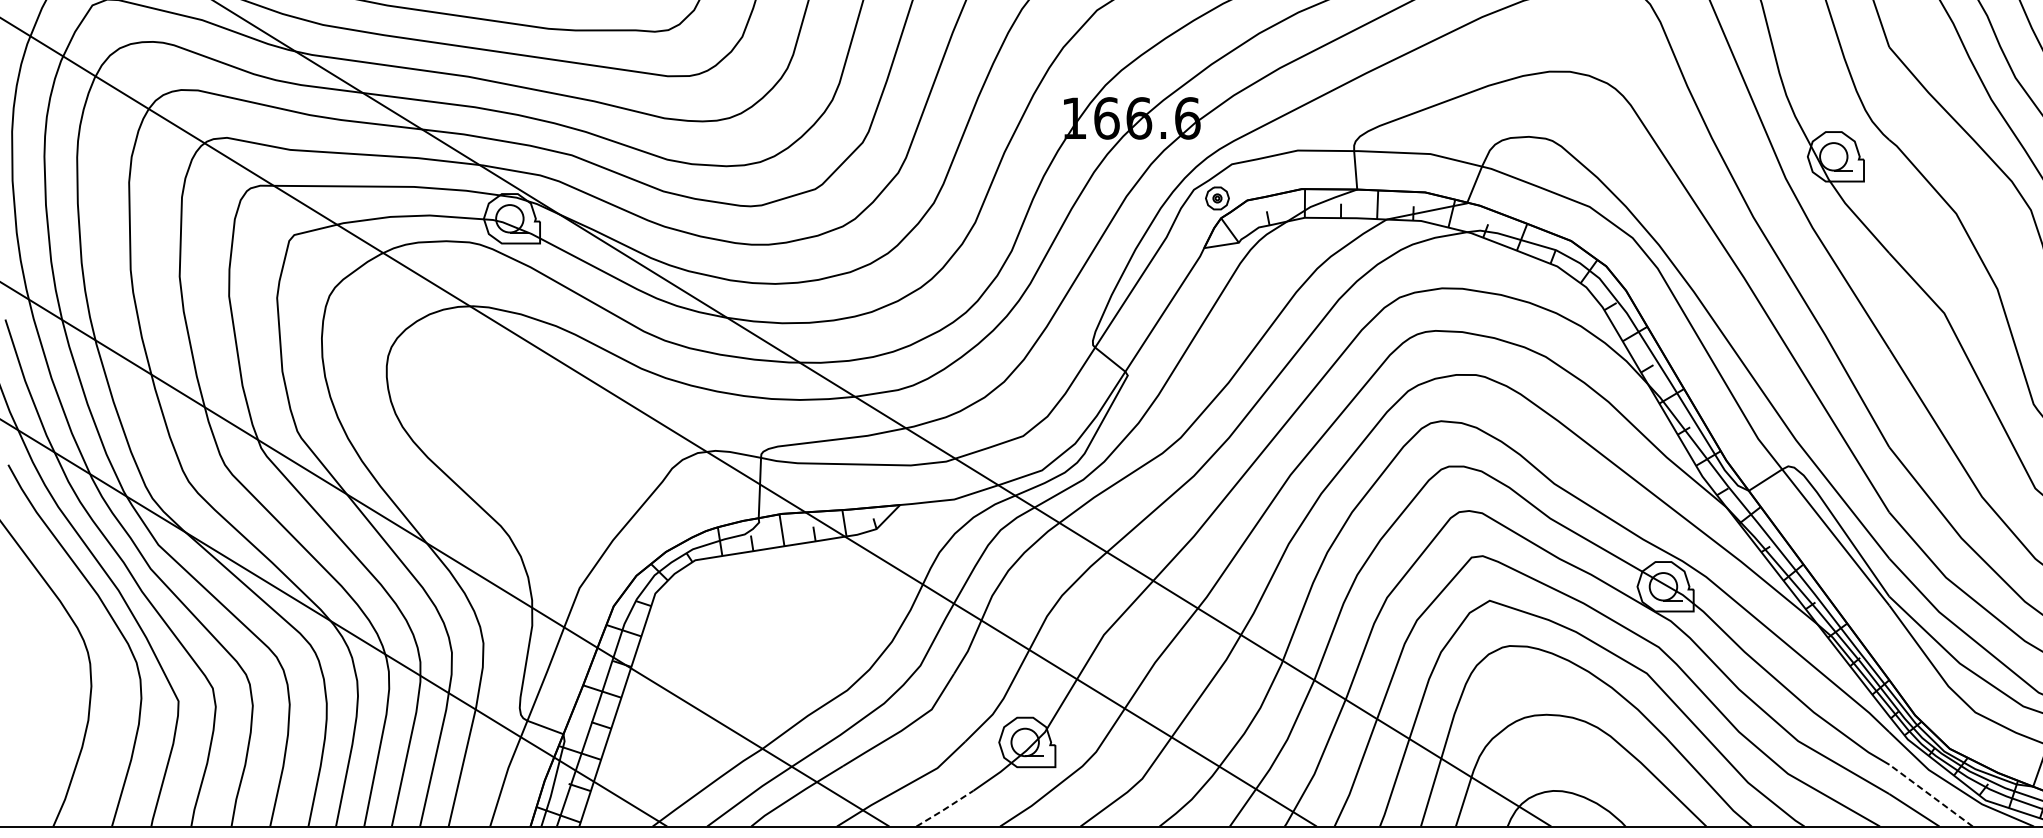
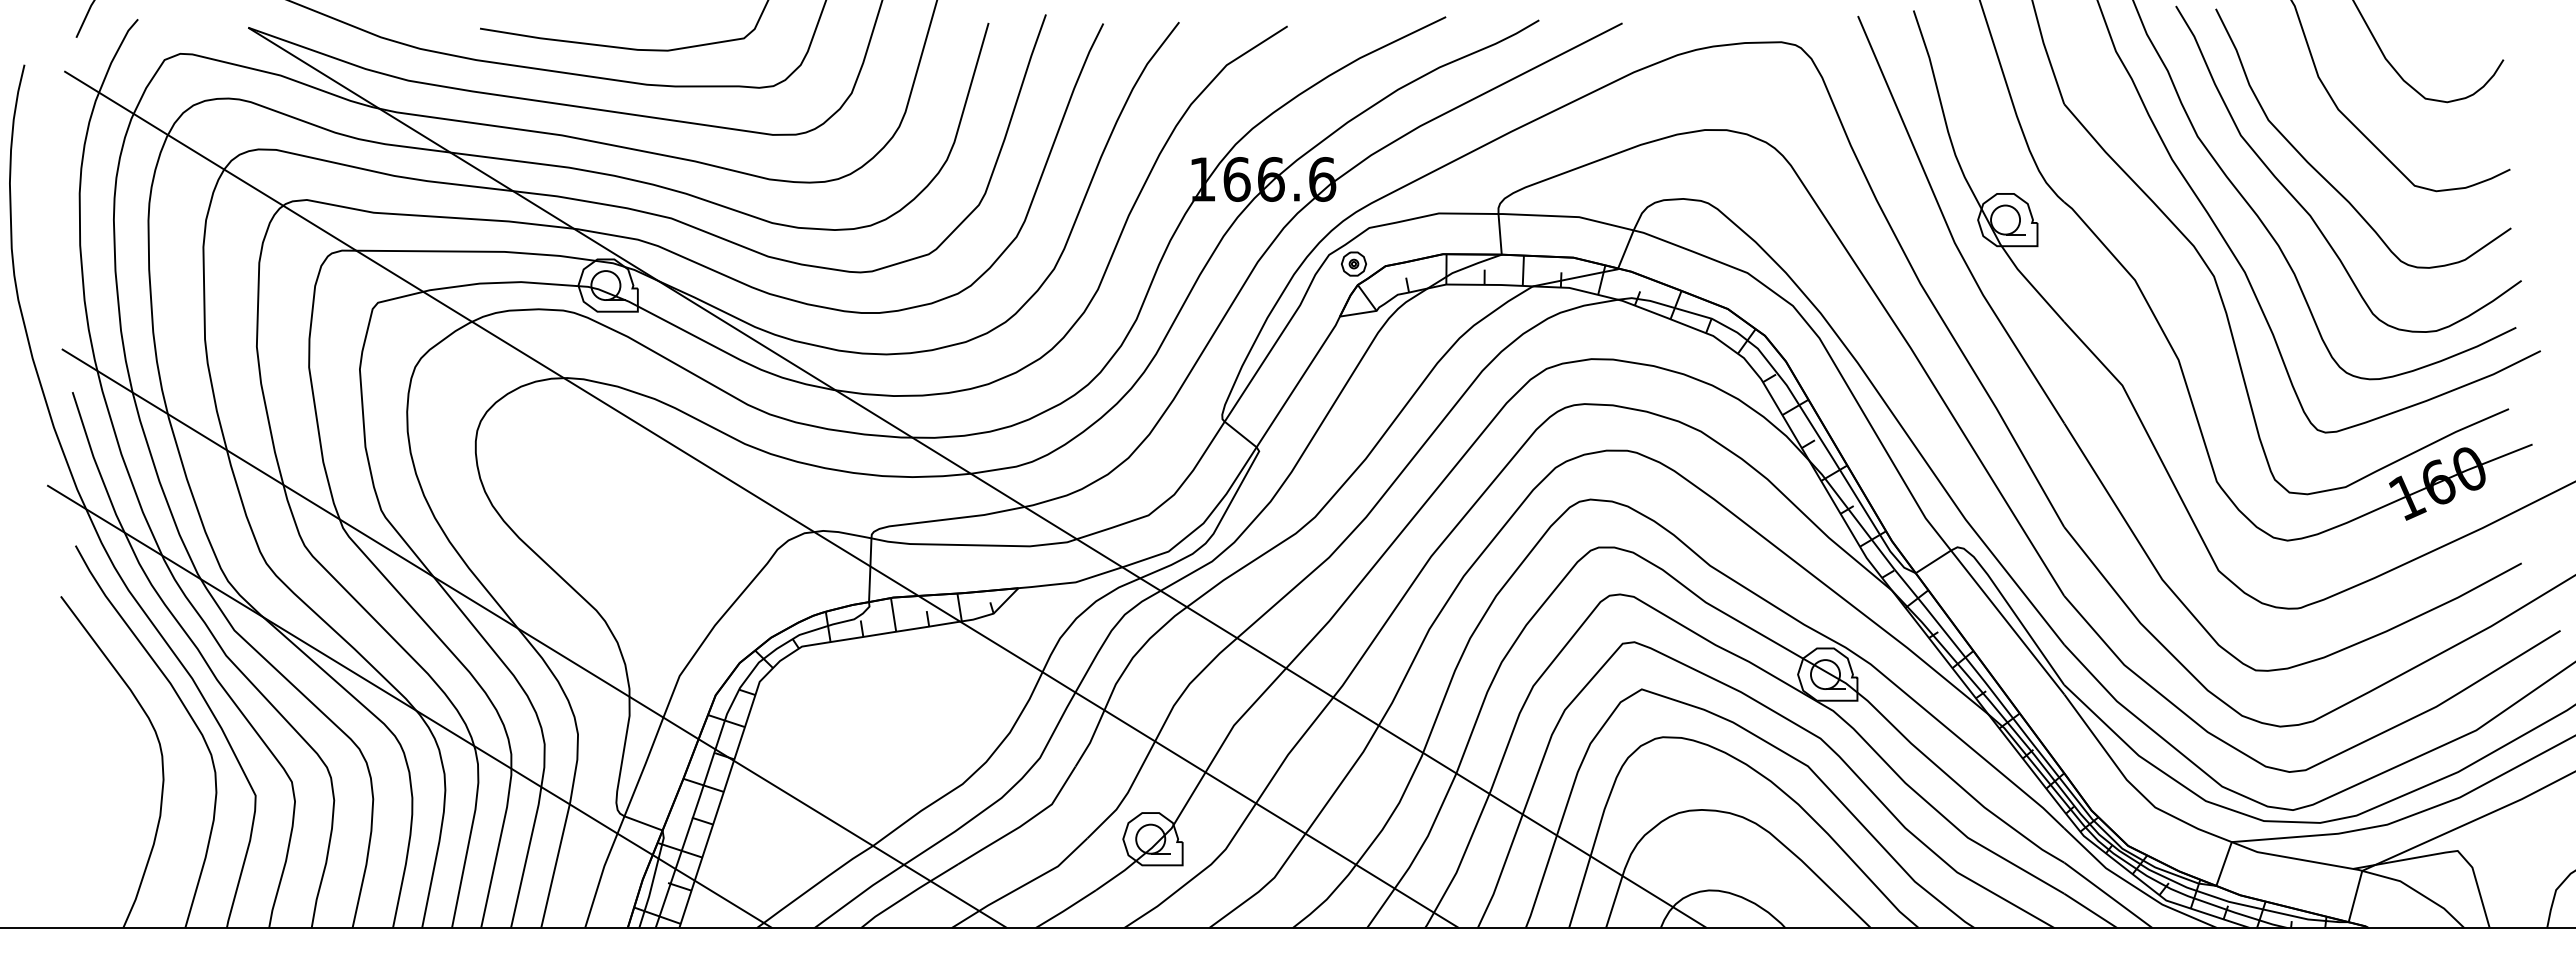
line: (1931, 795) -> (2108, 895), dashed -> solid
line: (945, 808) -> (1066, 909), dashed -> solid

